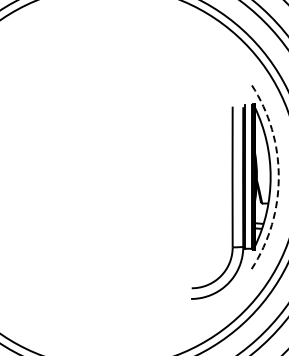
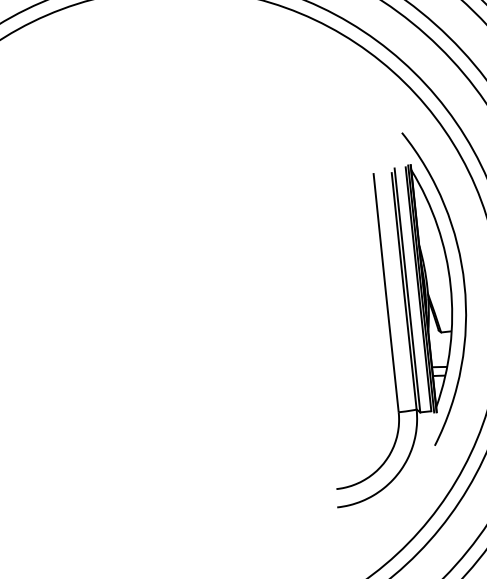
arc: (278, 177) -> (464, 285), dashed -> solid

